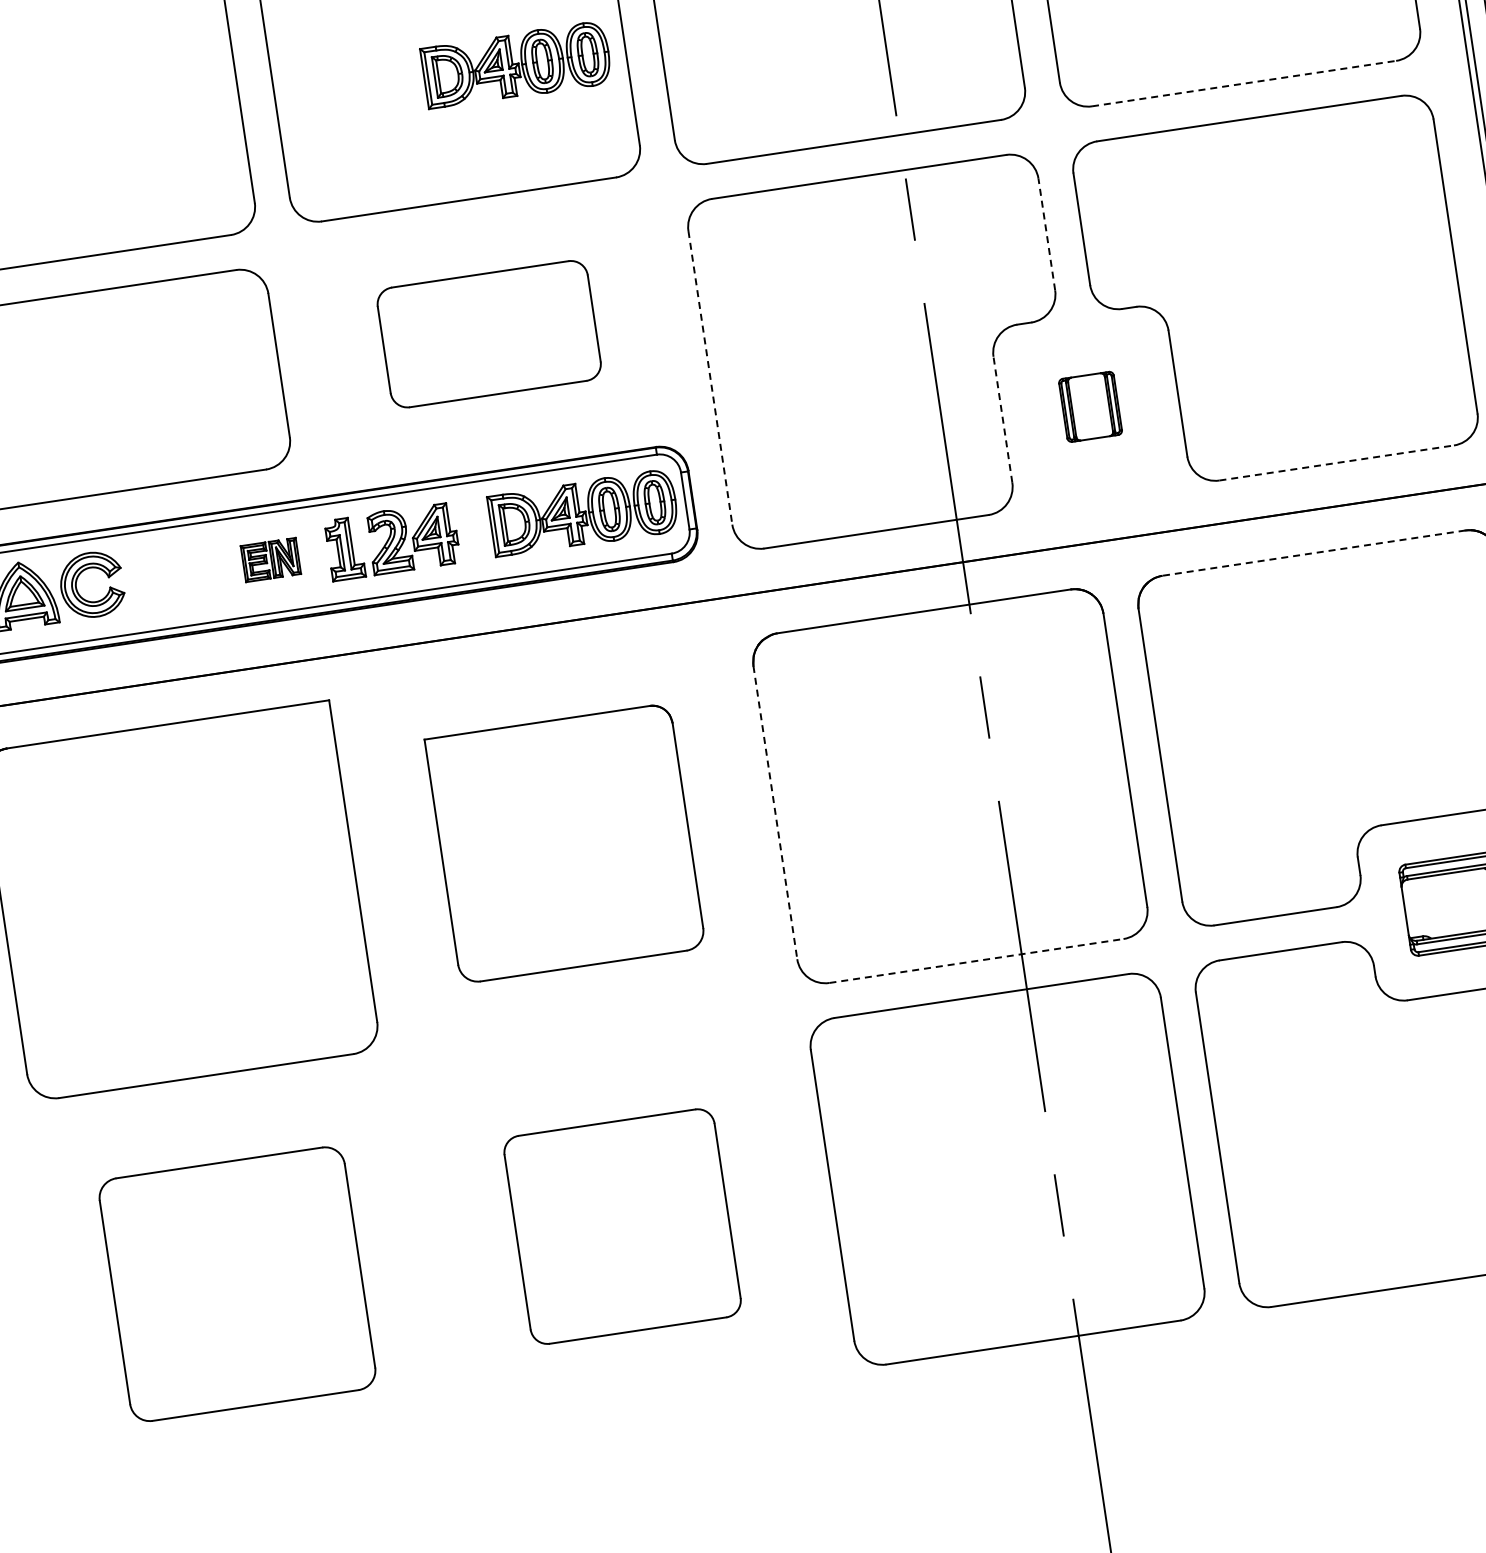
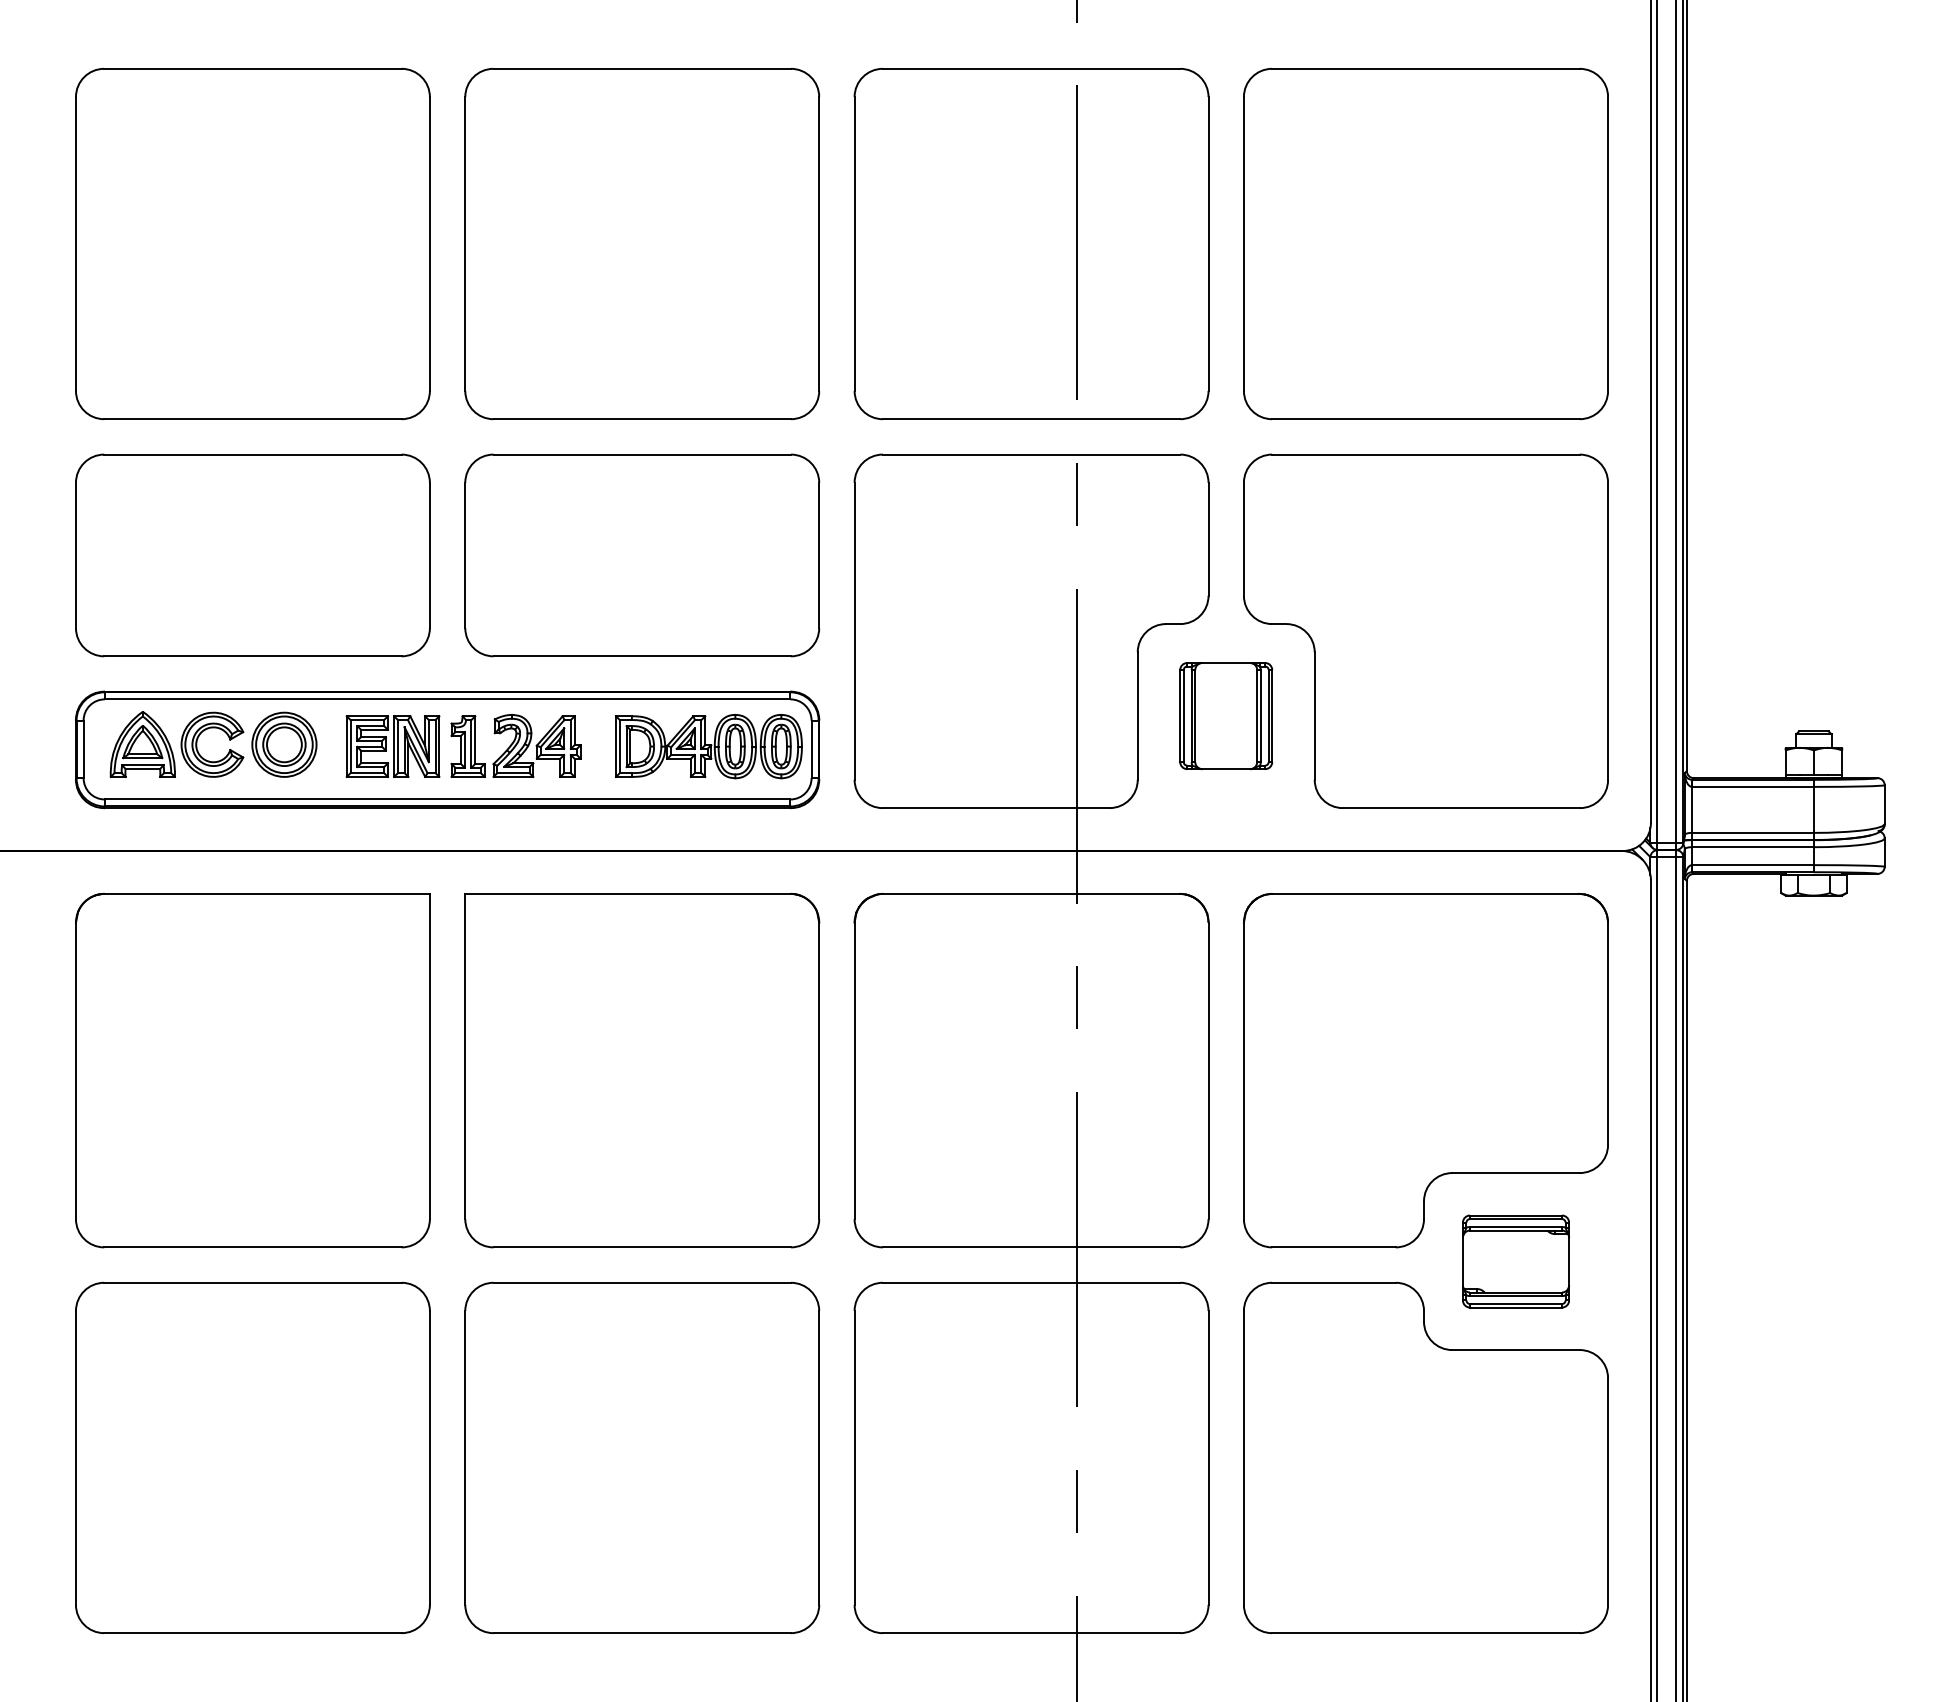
part: (515, 65) -> (708, 293), removed
line: (1243, 83) -> (1425, 419), dashed -> solid
line: (1046, 233) -> (1208, 538), dashed -> solid
part: (489, 334) -> (642, 555), size x1.67
line: (710, 378) -> (854, 631), dashed -> solid
part: (1090, 407) -> (1226, 716), size x1.67
line: (1002, 420) -> (1137, 716), dashed -> solid
line: (1336, 463) -> (1461, 808), dashed -> solid
line: (1313, 552) -> (1425, 893), dashed -> solid
part: (270, 560) -> (392, 746), size x1.67
part: (163, 574) -> (284, 744), added
line: (775, 813) -> (854, 1071), dashed -> solid
part: (565, 843) -> (642, 1070), size x1.43
line: (976, 961) -> (1031, 1247), dashed -> solid
part: (622, 1226) -> (642, 1457), size x1.67
part: (237, 1283) -> (252, 1457), size x1.43

